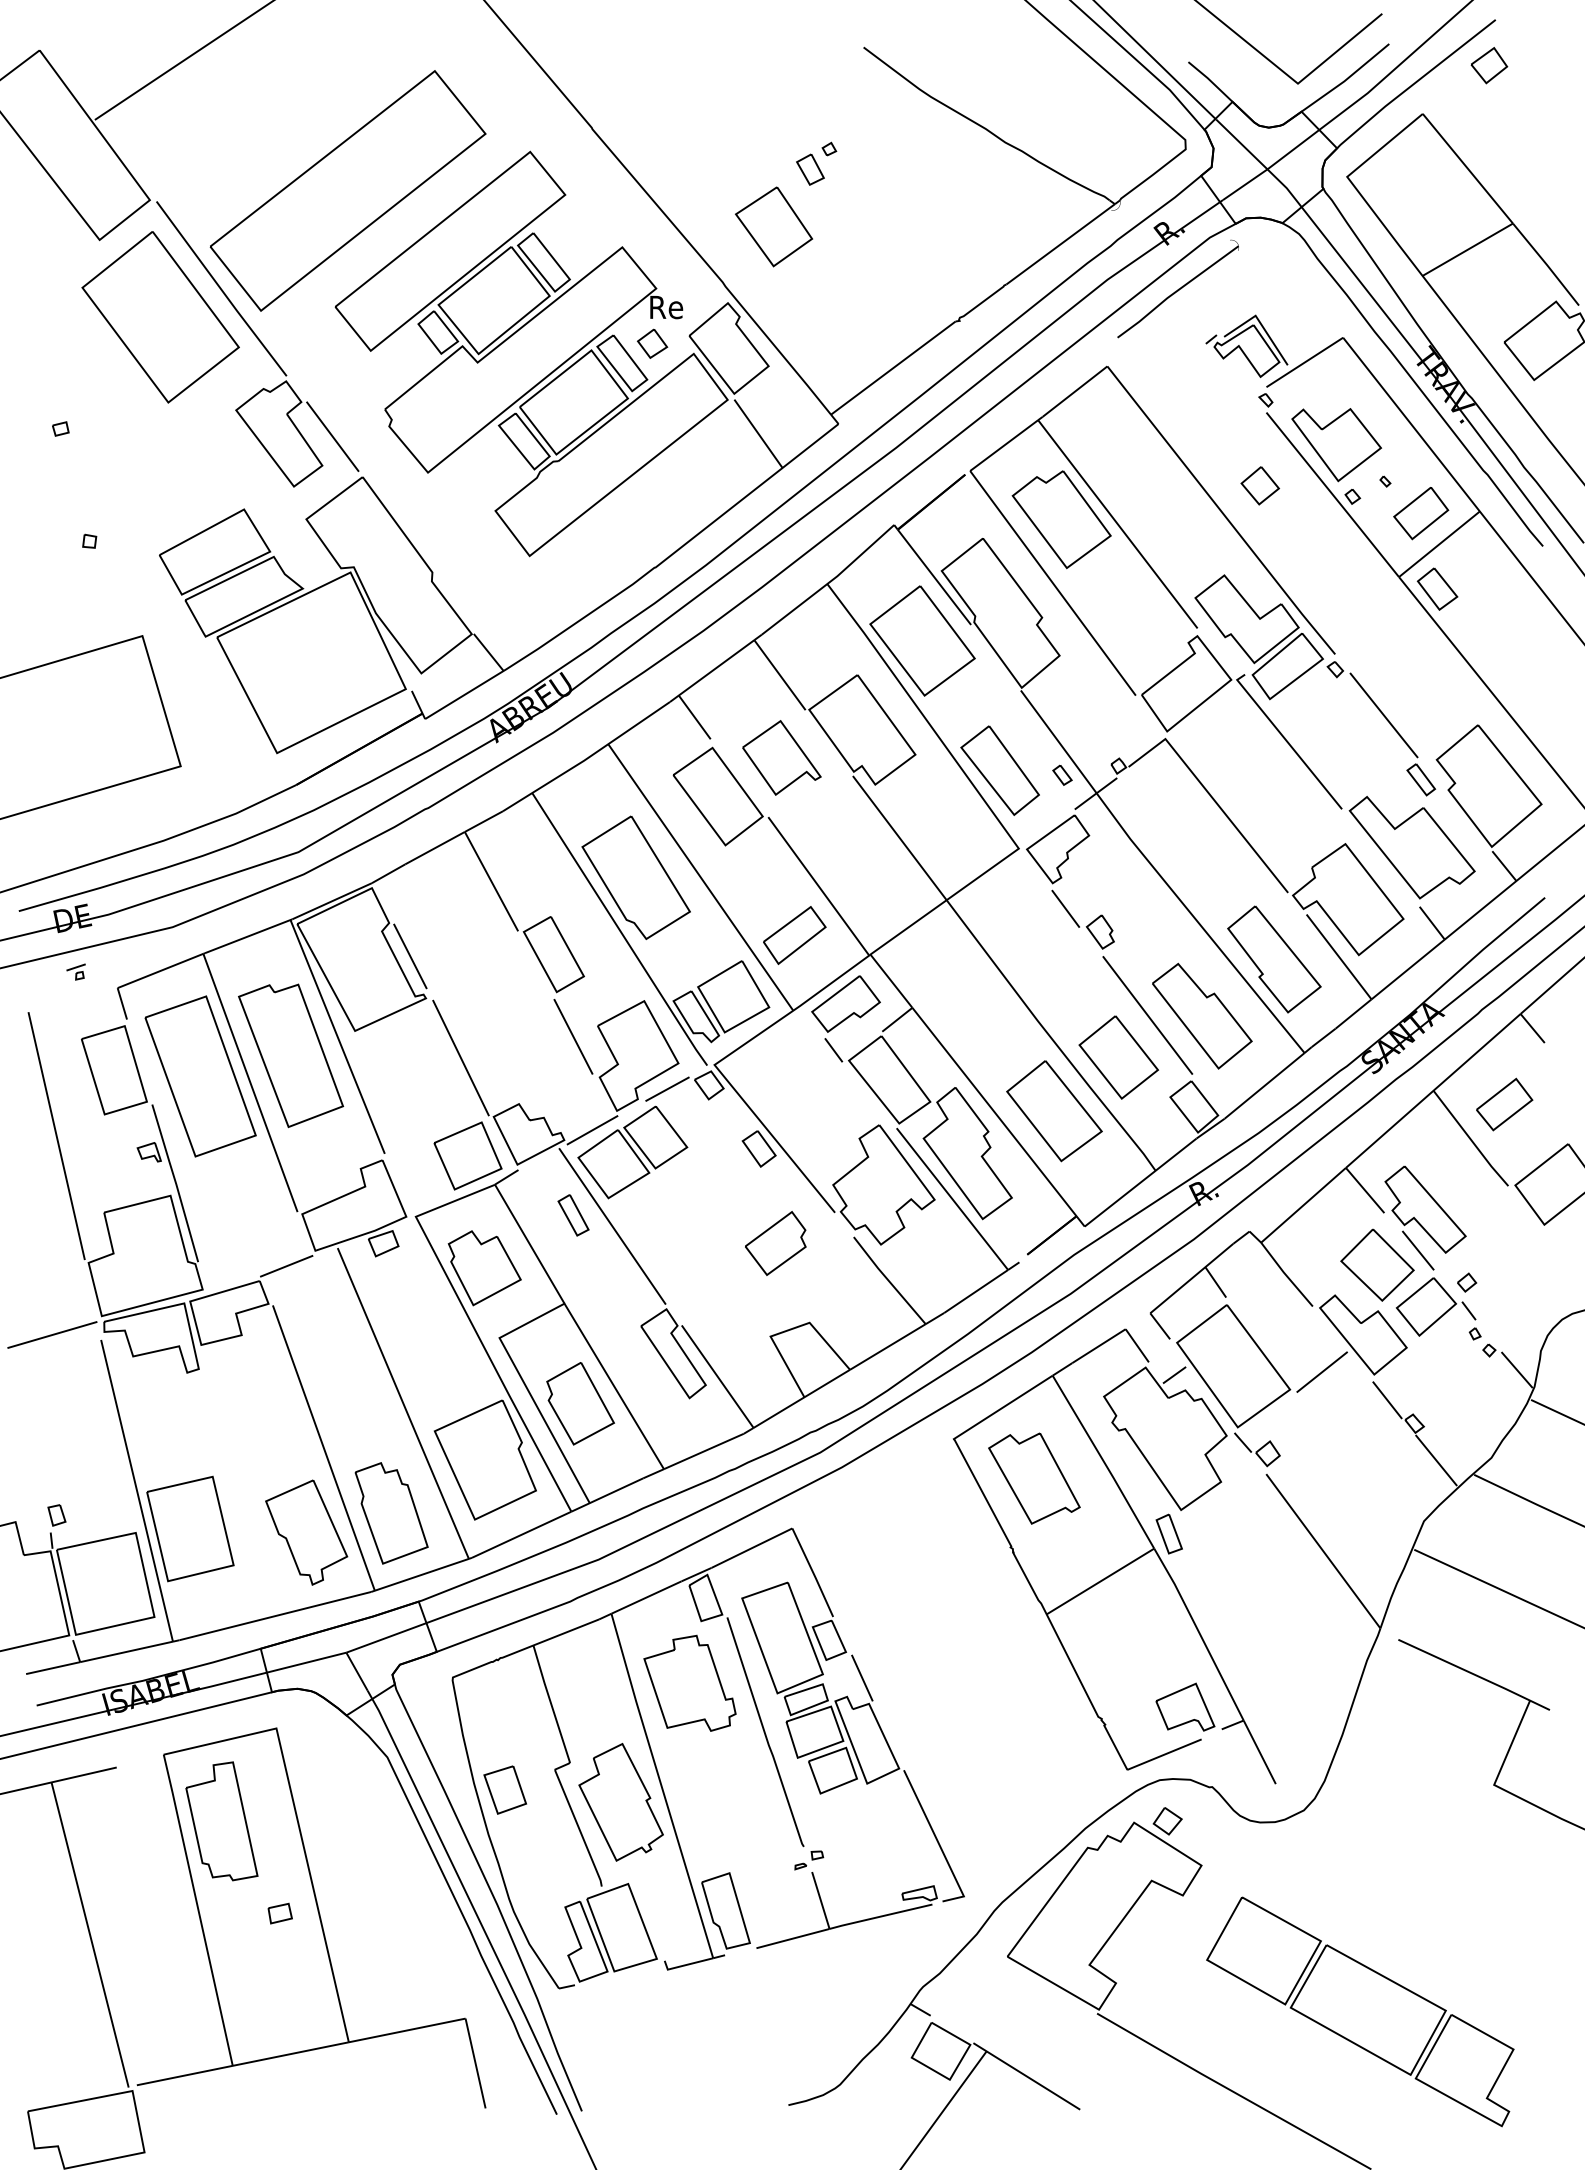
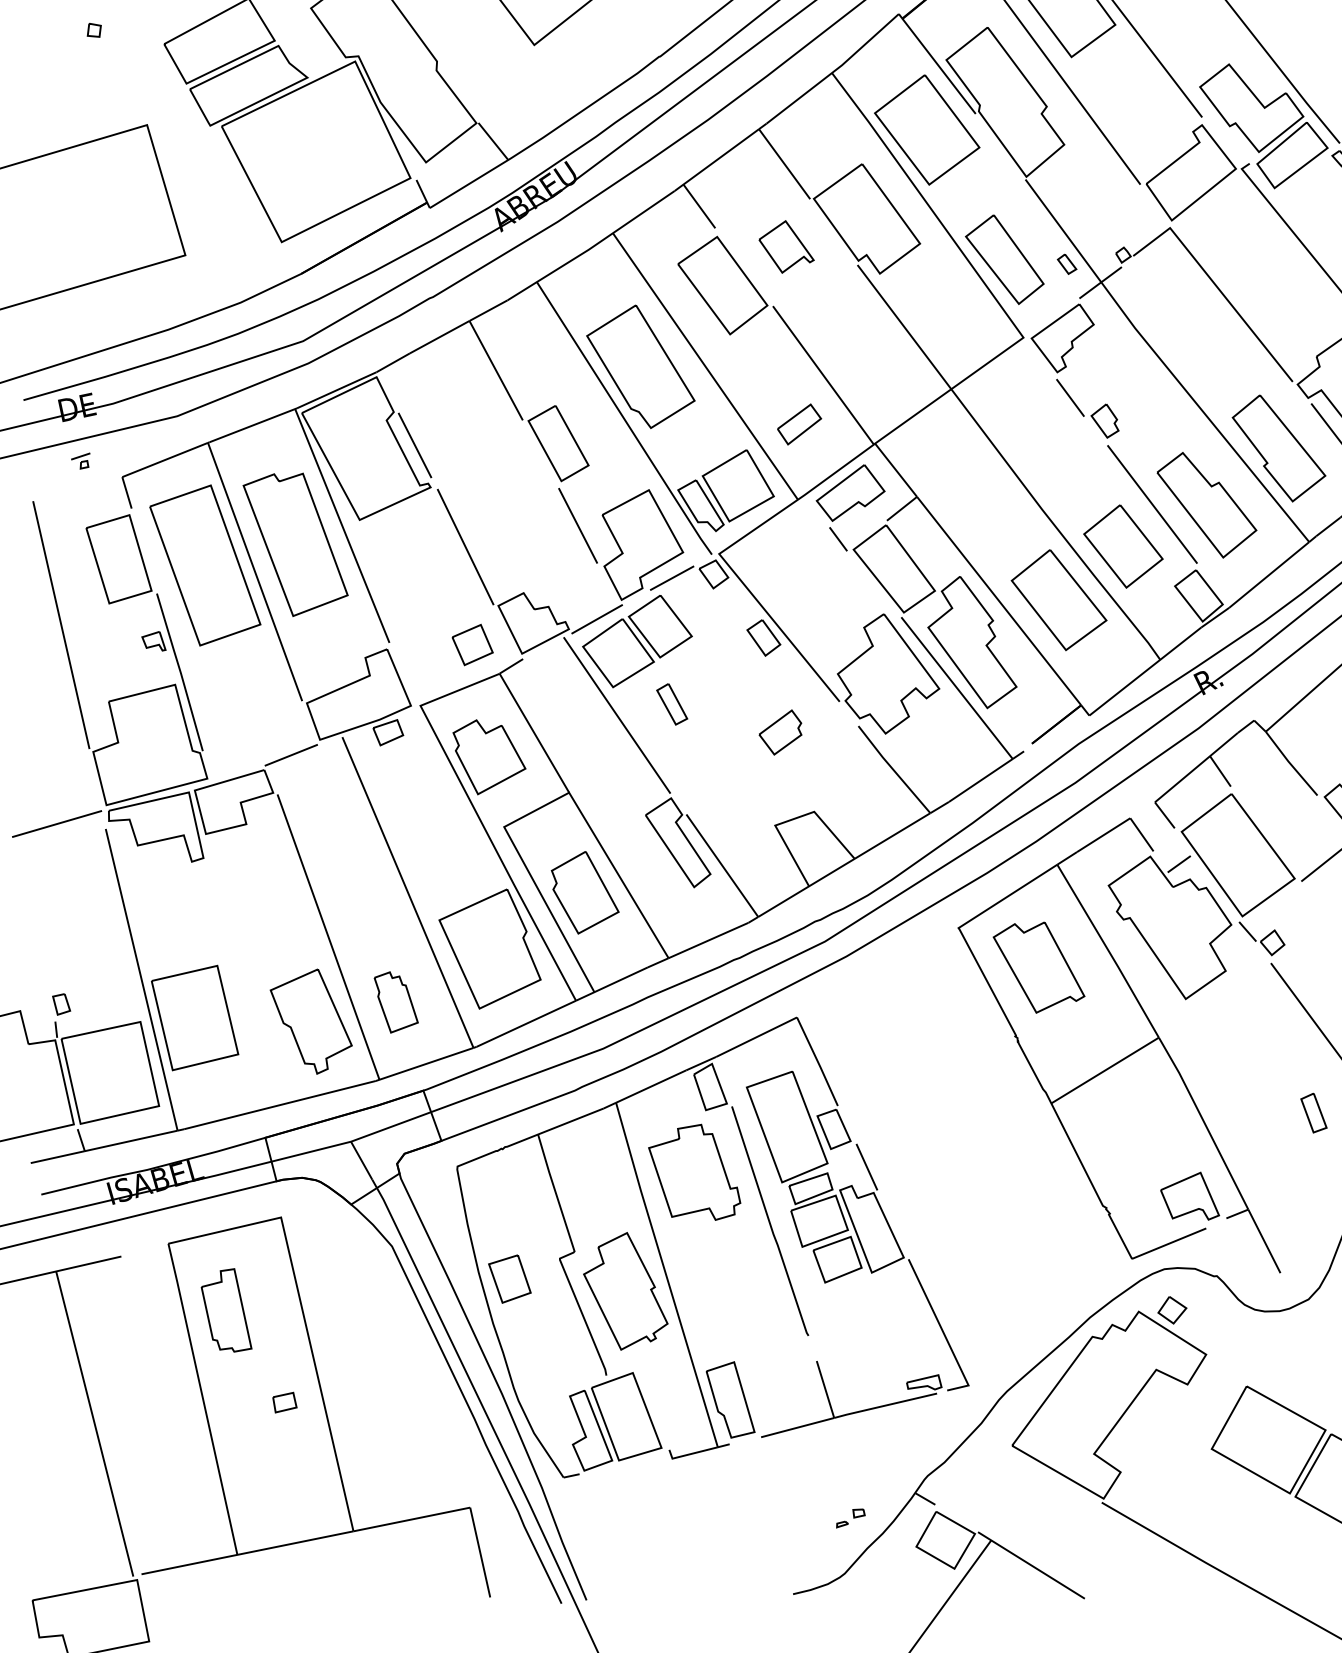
part: (781, 757) -> (786, 246), size x0.7
part: (794, 935) -> (799, 424), size x0.7
part: (467, 1155) -> (472, 644), size x0.6
part: (573, 1215) -> (672, 704), moved
part: (775, 1243) -> (780, 732), size x0.7
part: (391, 1513) -> (396, 1002), size x0.6
part: (1168, 1533) -> (1313, 1112), moved
part: (221, 1821) -> (226, 1310), size x0.7
part: (809, 1860) -> (851, 1518), moved

